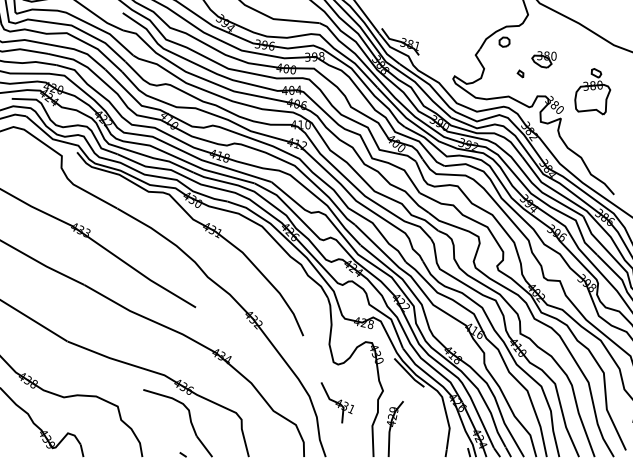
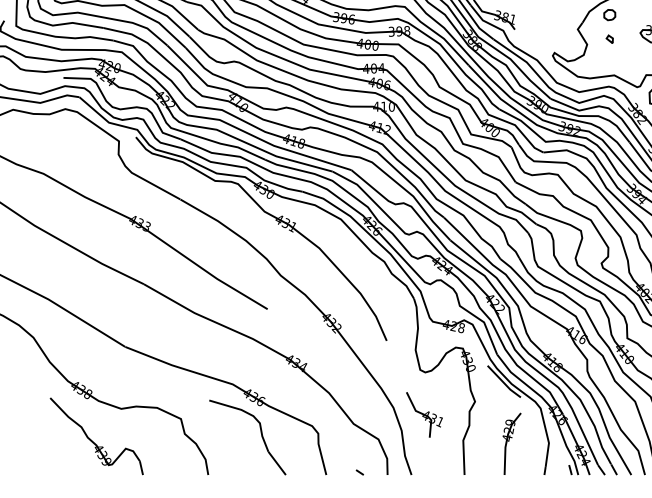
line: (520, 72) -> (609, 37), moved
part: (395, 428) -> (512, 443), moved
line: (182, 454) -> (359, 472), moved

